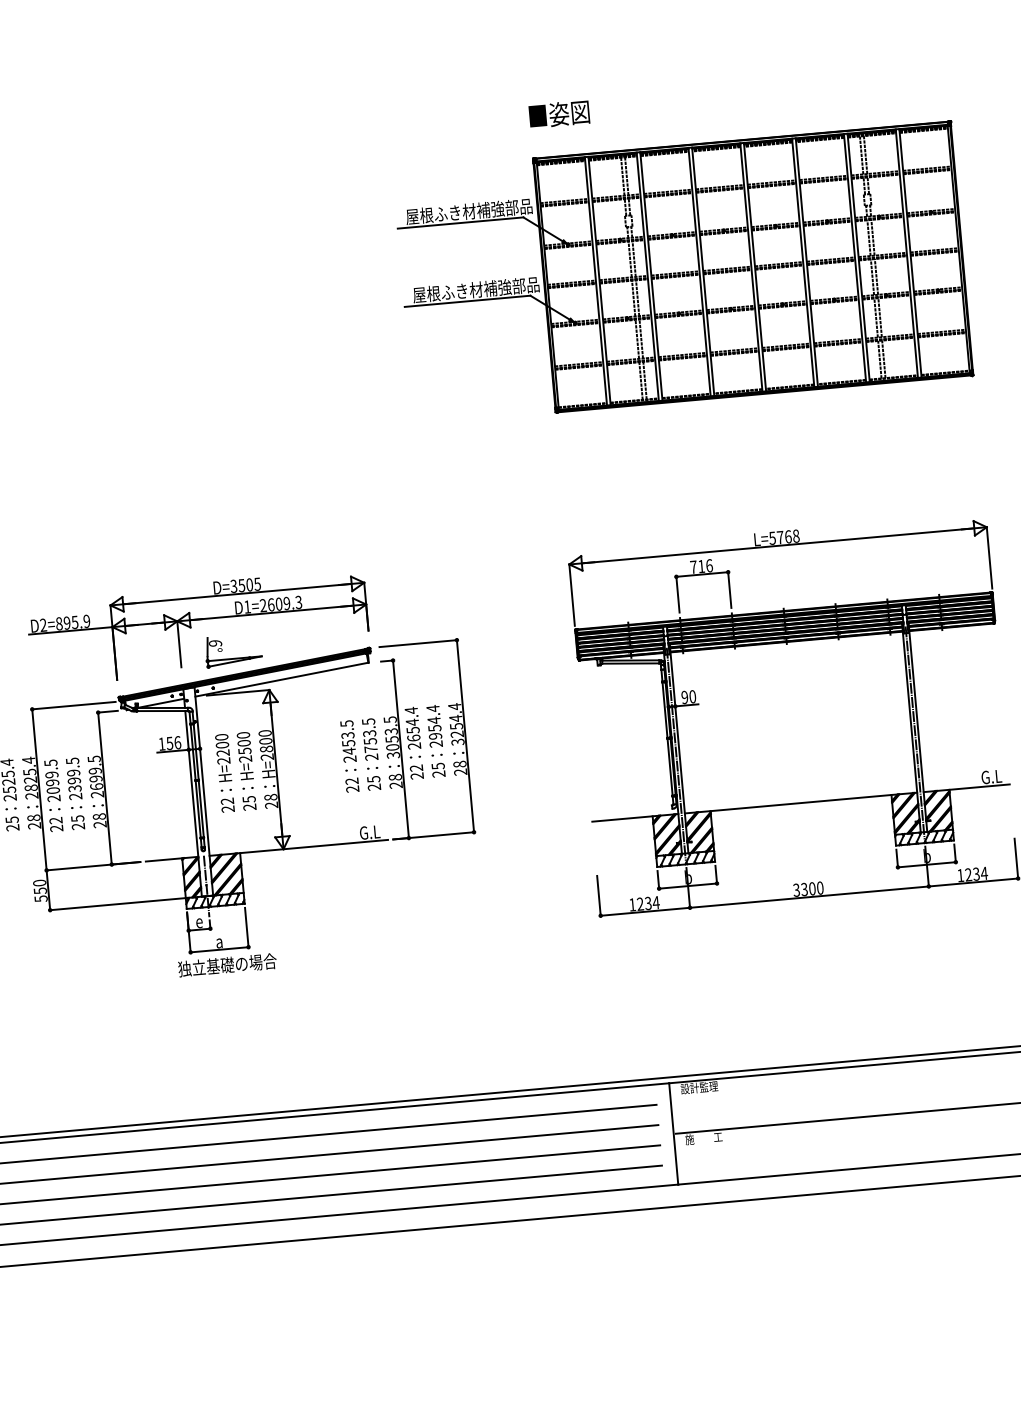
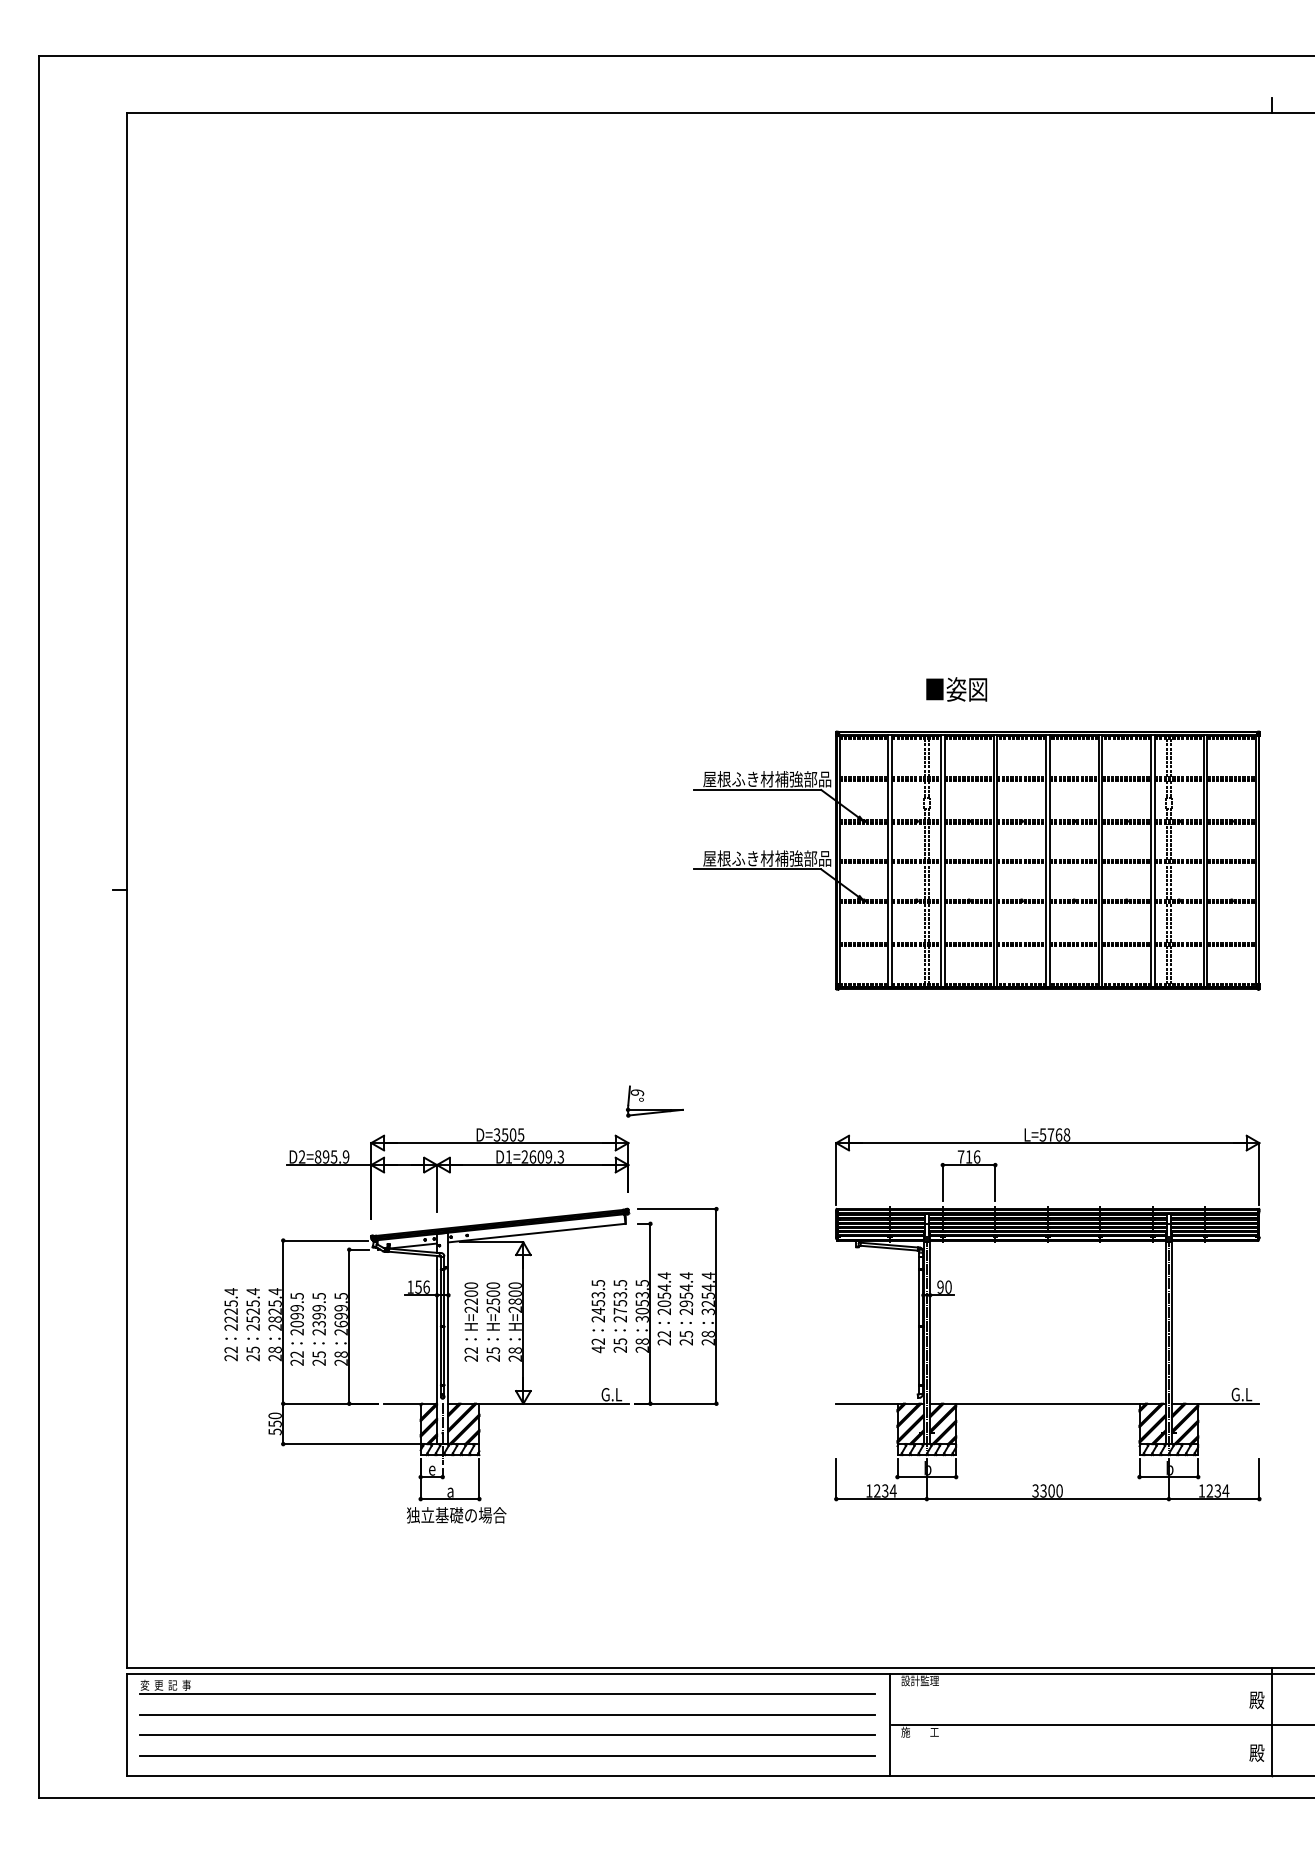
text: (559, 114) -> (956, 689), moved
part: (233, 658) -> (654, 1109), moved
text: (412, 737) -> (663, 1303), 2654.4 -> 2054.4
text: (351, 789) -> (597, 1349), 22 -> 42

